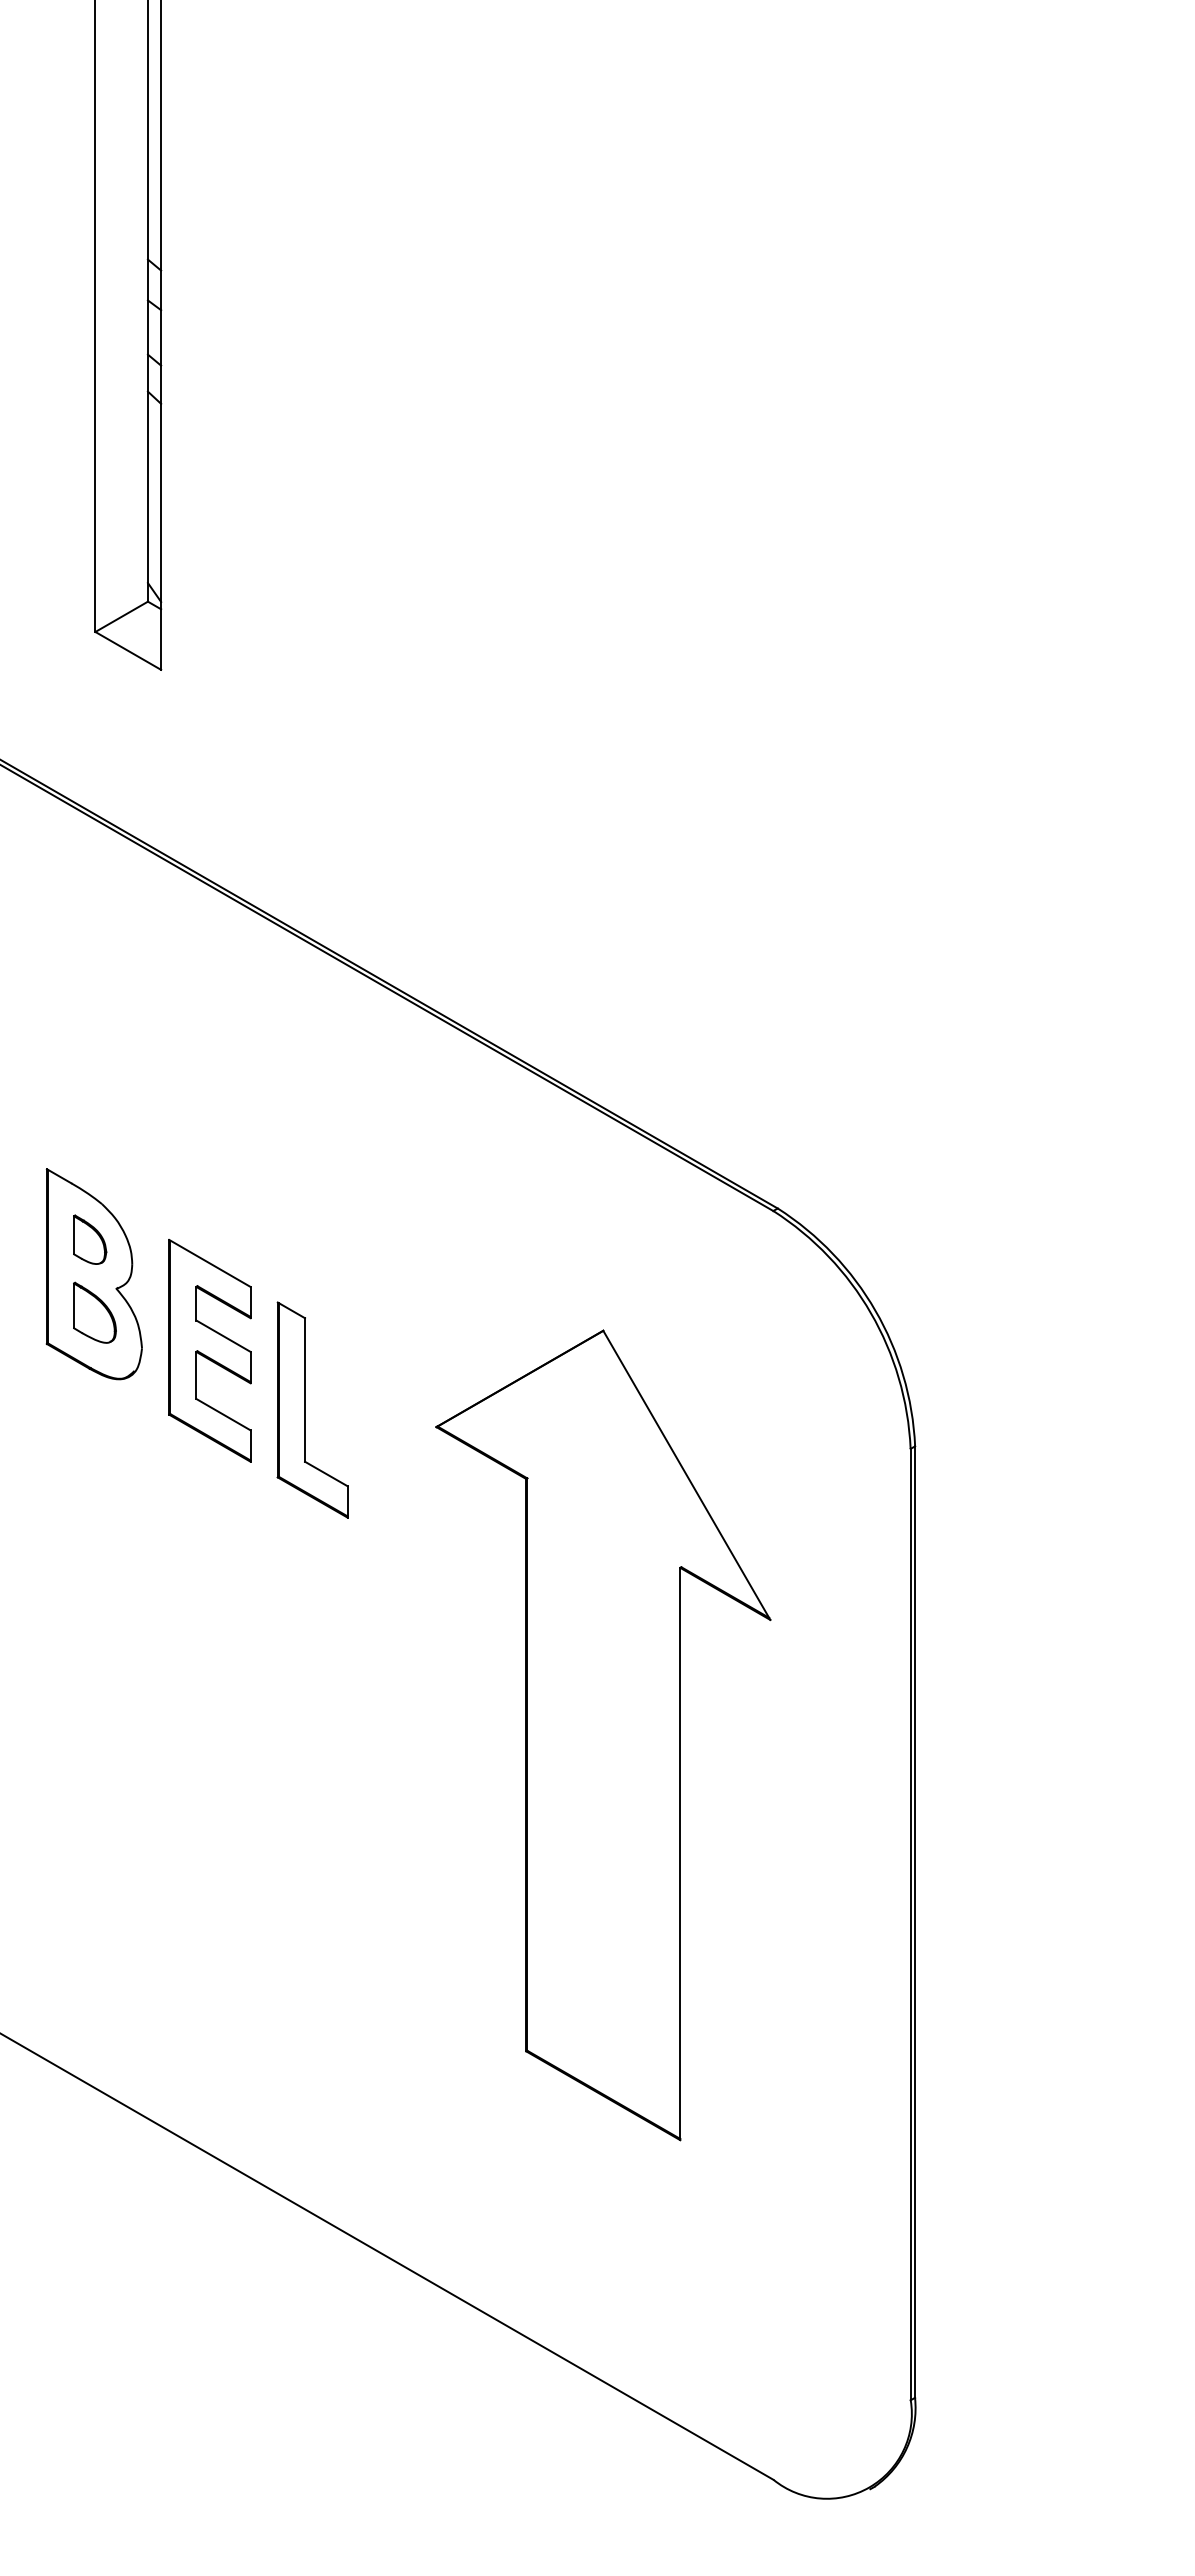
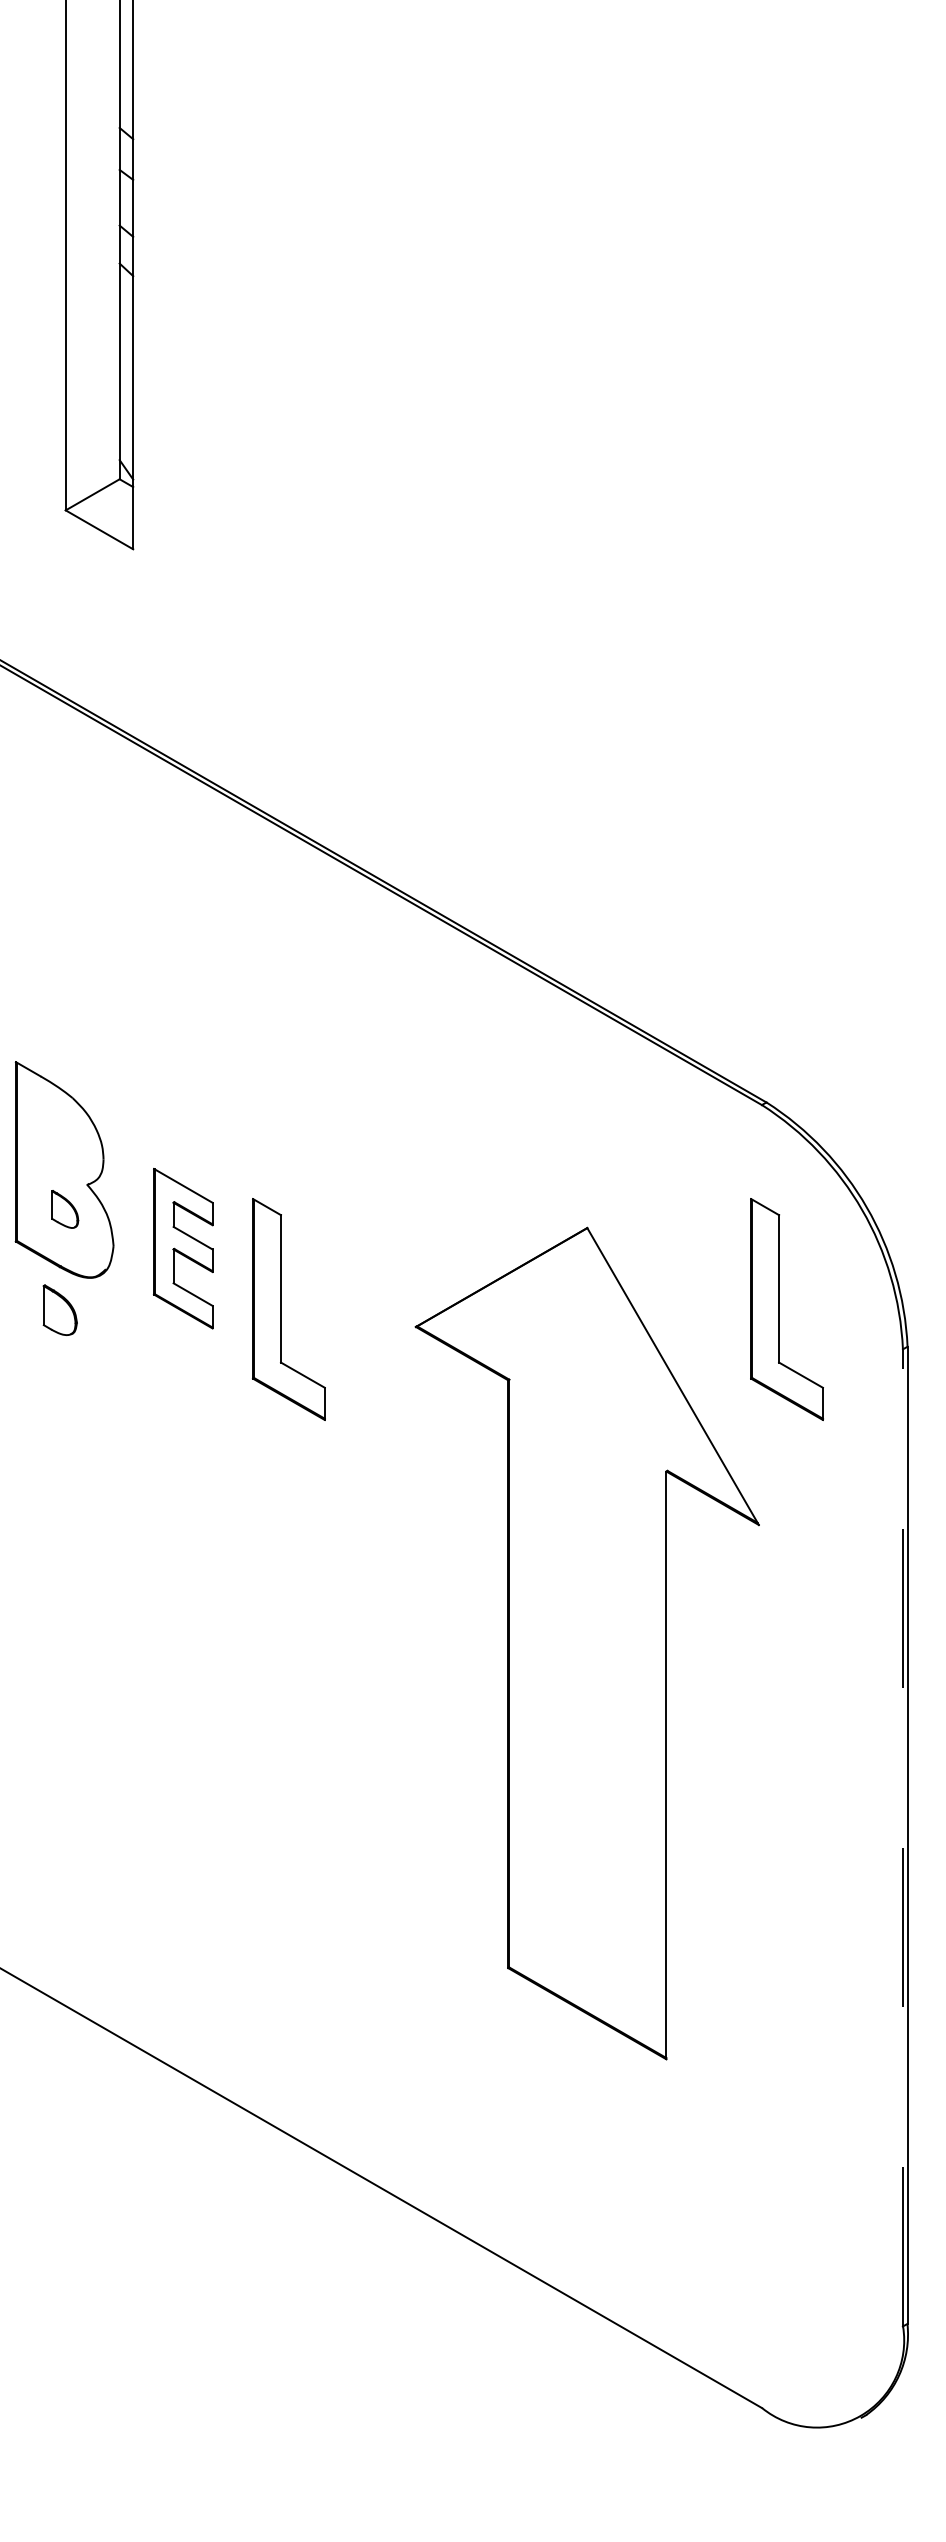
part: (90, 1239) -> (60, 1309), moved
part: (94, 1312) -> (64, 1209), size x0.6
part: (209, 1350) -> (182, 1248), size x0.7
part: (790, 1409) -> (779, 1308), added
line: (910, 1924) -> (902, 1837), solid -> dashed

